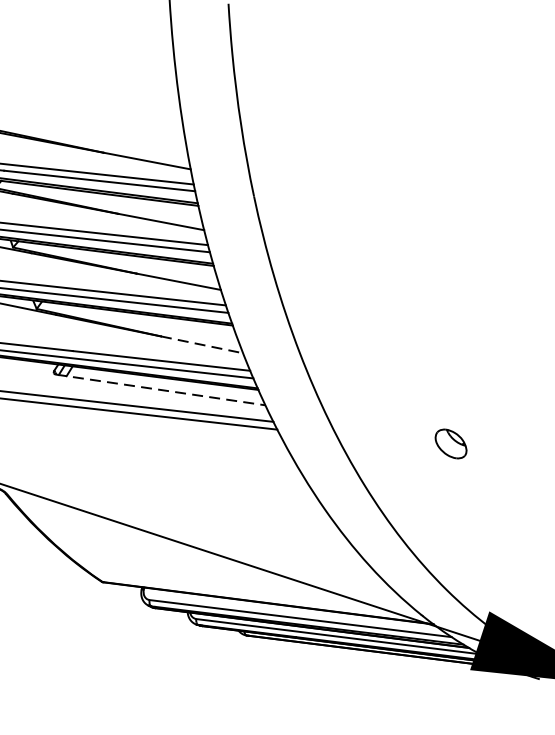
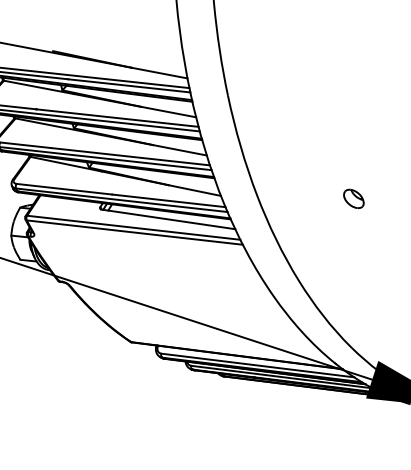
line: (201, 344) -> (194, 190), dashed -> solid
line: (160, 390) -> (168, 219), dashed -> solid
part: (450, 443) -> (353, 198), moved

